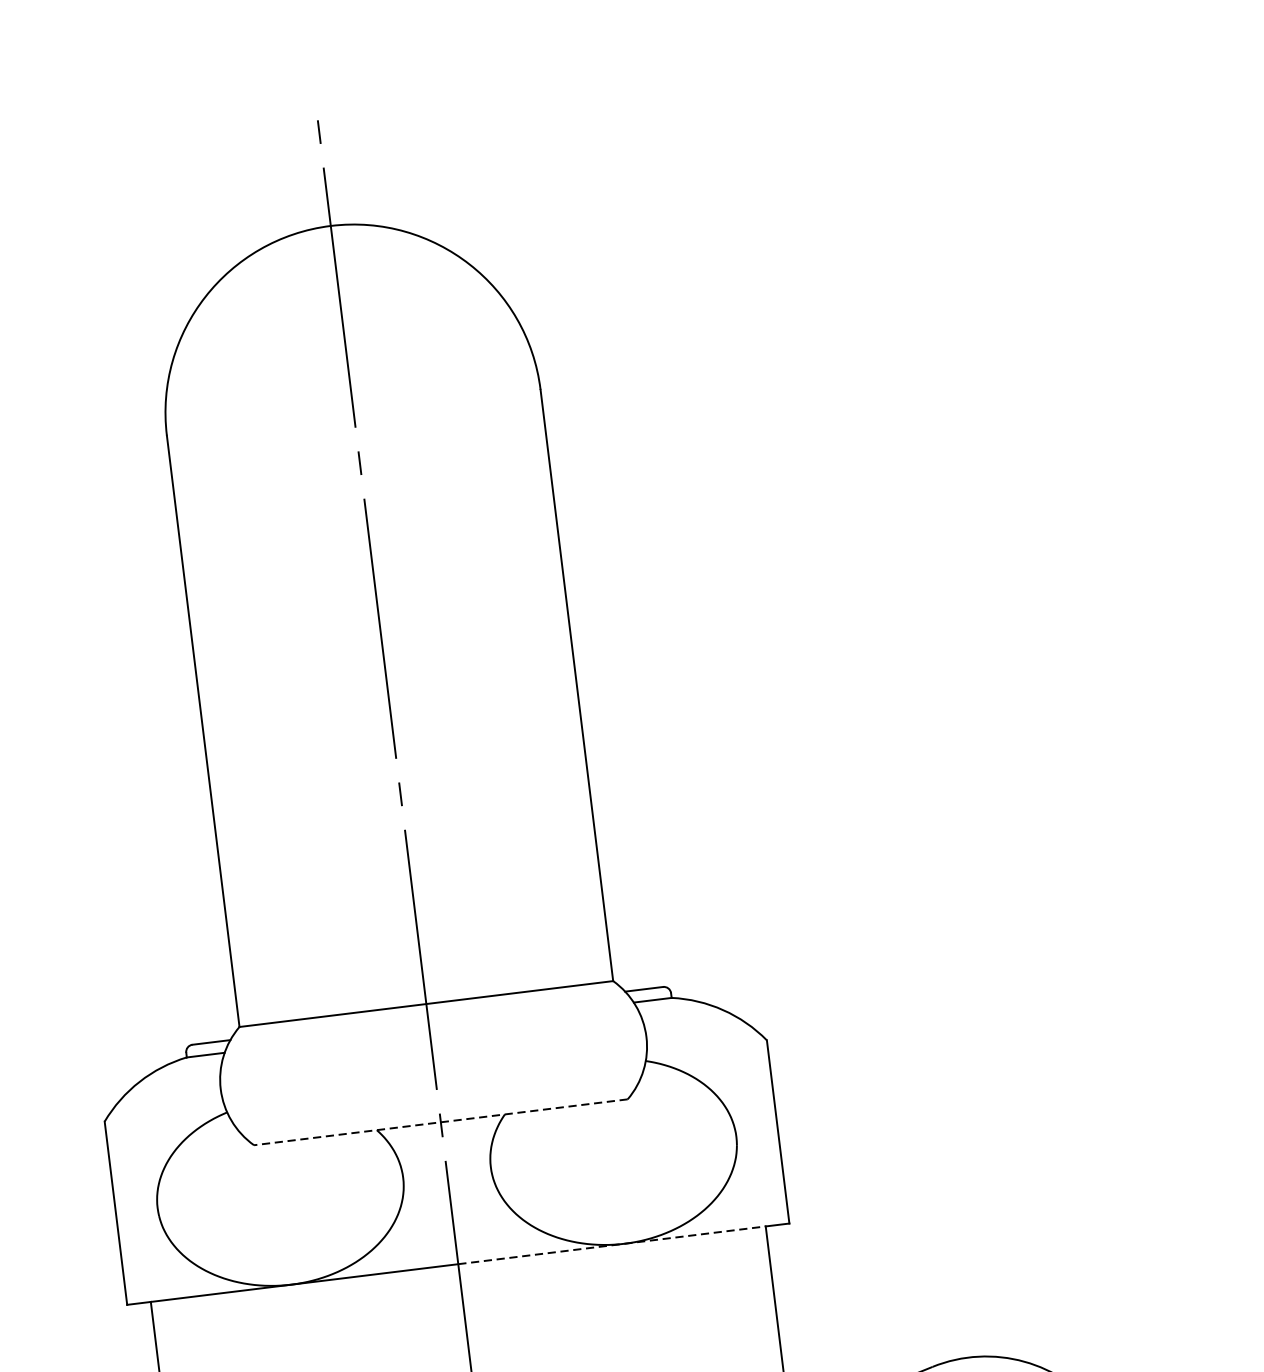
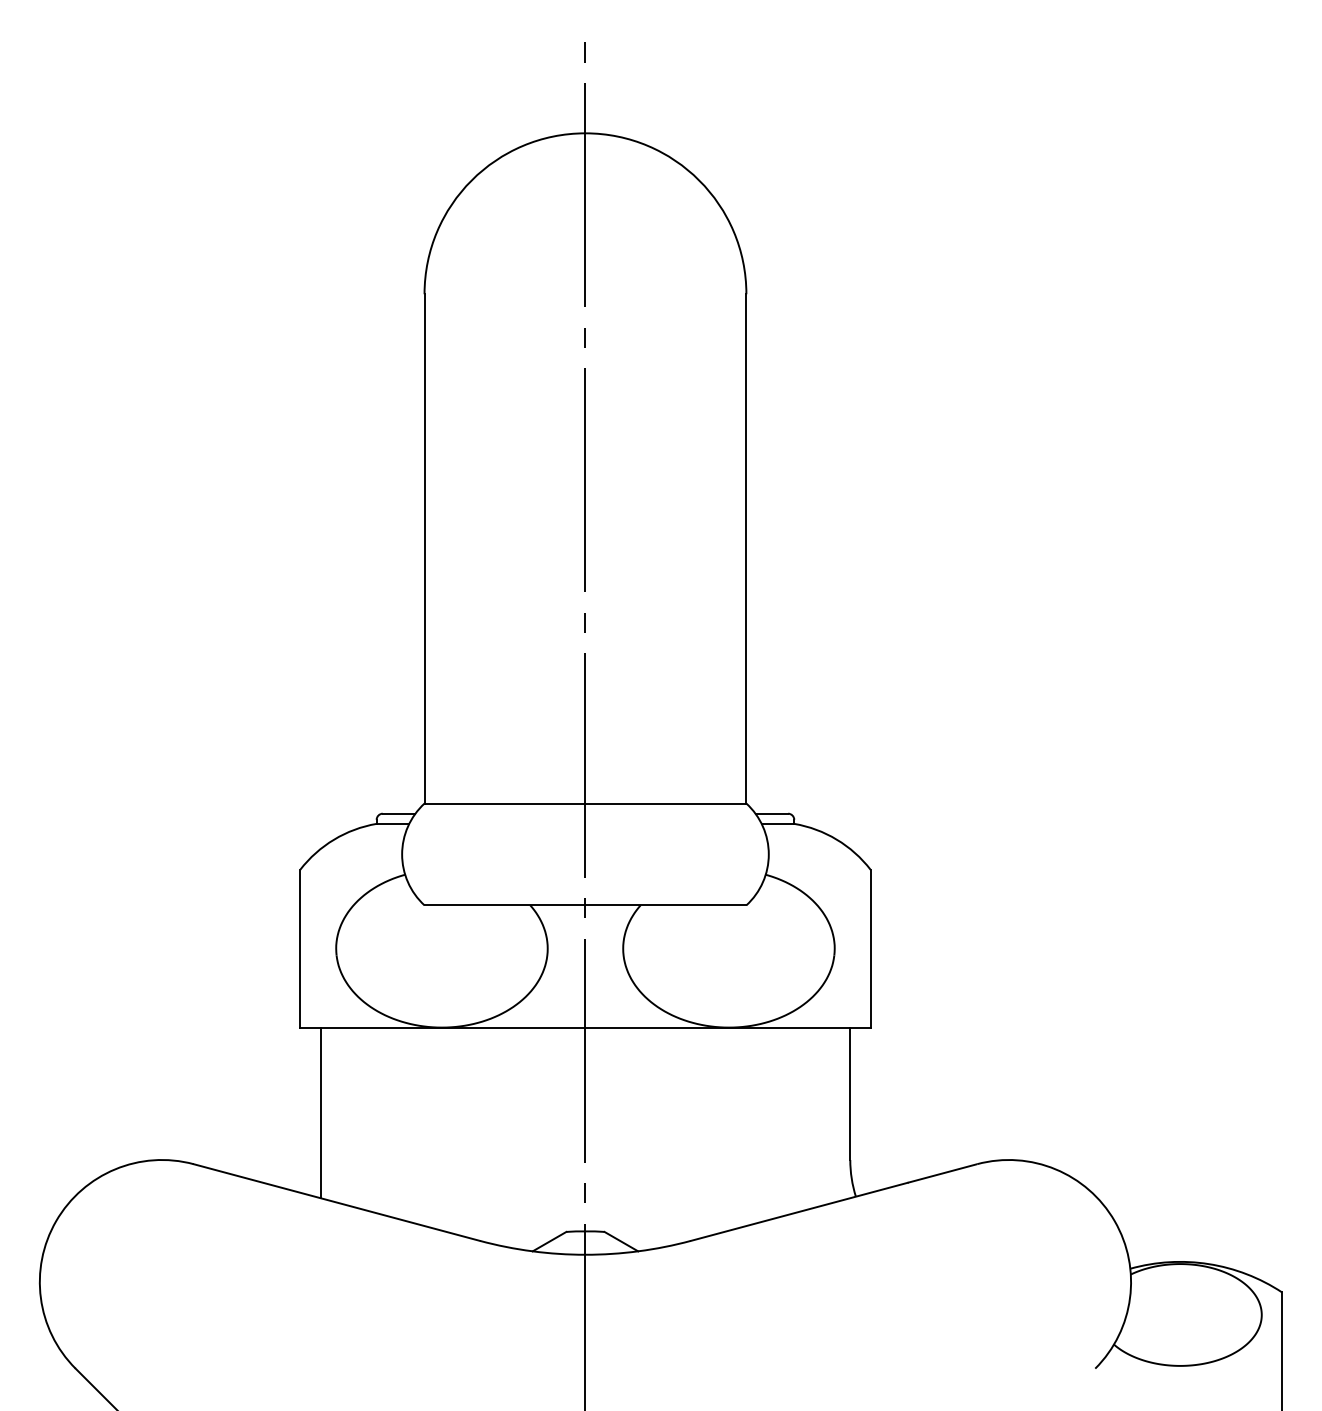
line: (440, 1122) -> (585, 905), dashed -> solid
line: (612, 1245) -> (718, 1027), dashed -> solid

